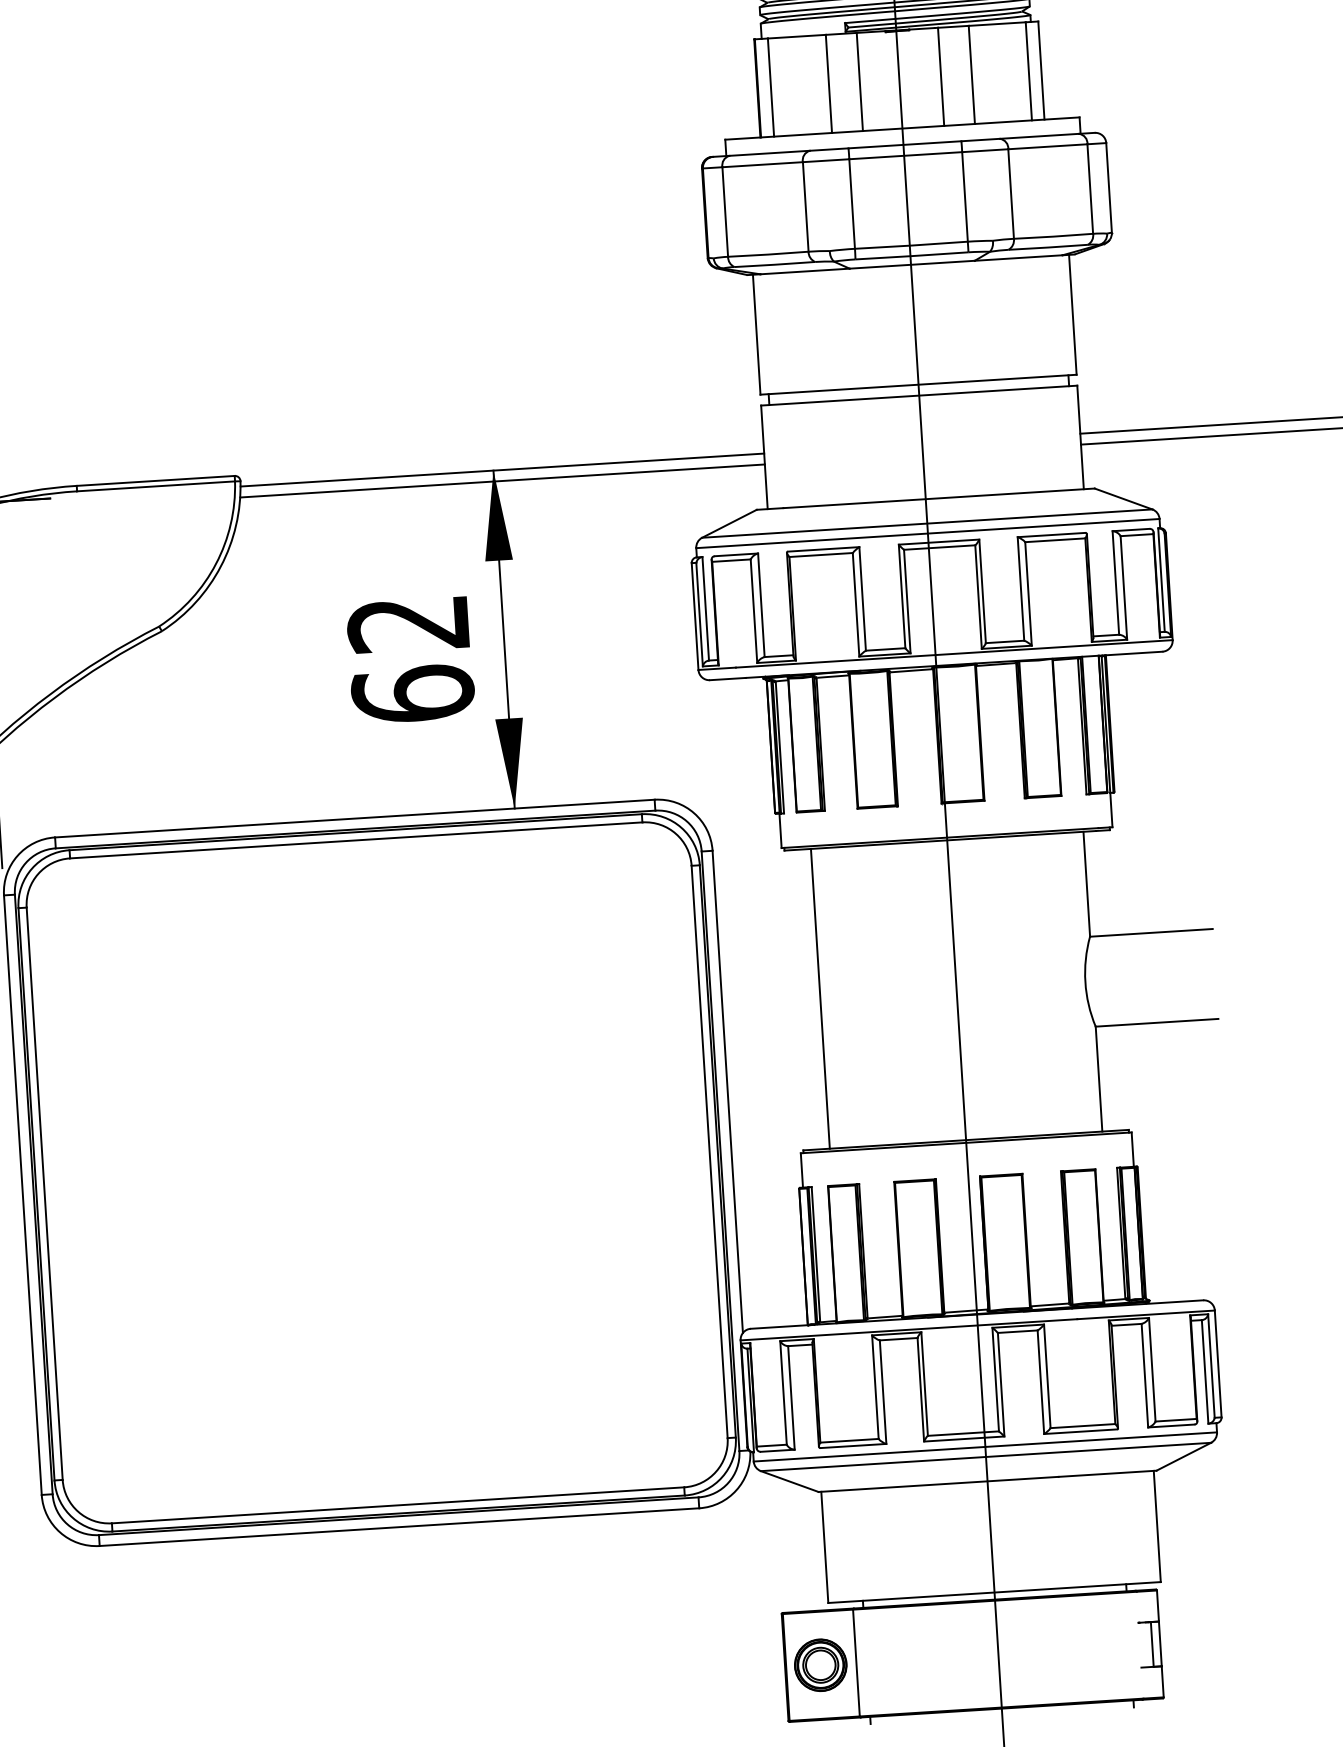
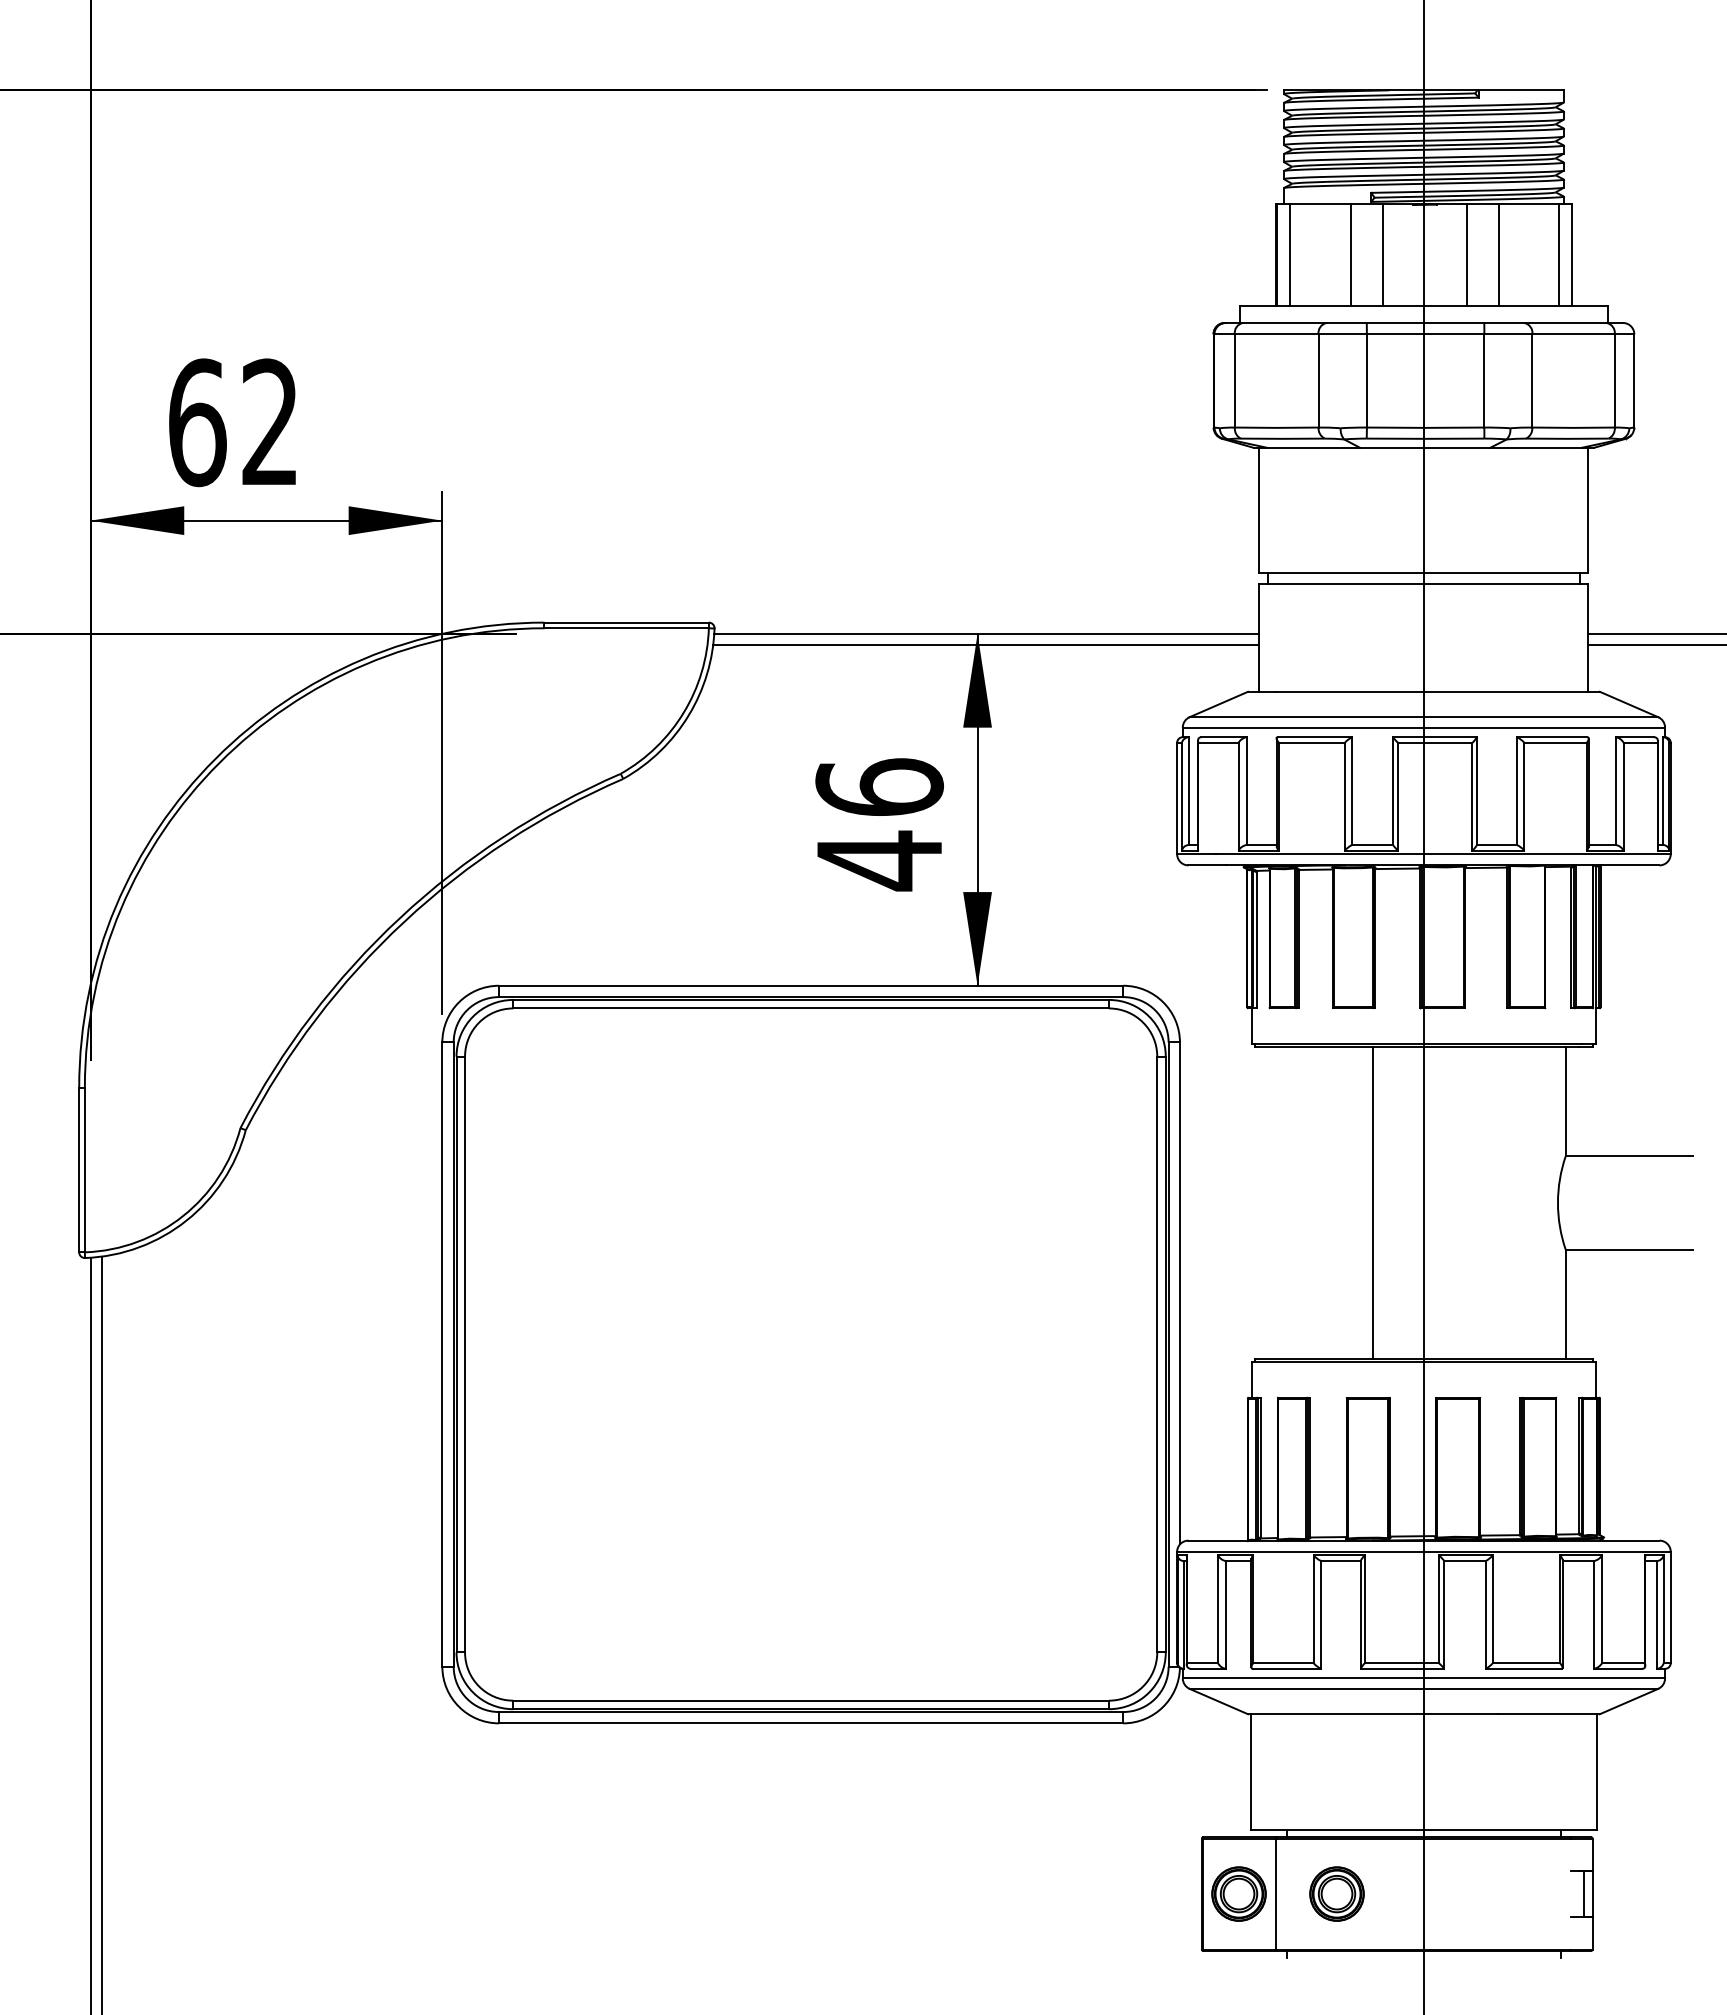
text: (410, 659) -> (879, 824), 62 -> 46
line: (820, 998) -> (1373, 1202), moved
part: (914, 1658) -> (1336, 1893), added

